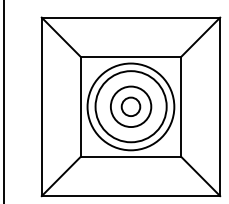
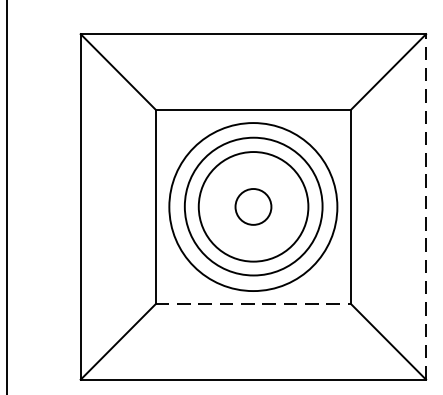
circle: (130, 106) -> (252, 206), size x1.4
line: (220, 106) -> (426, 206), solid -> dashed
line: (131, 156) -> (254, 303), solid -> dashed

